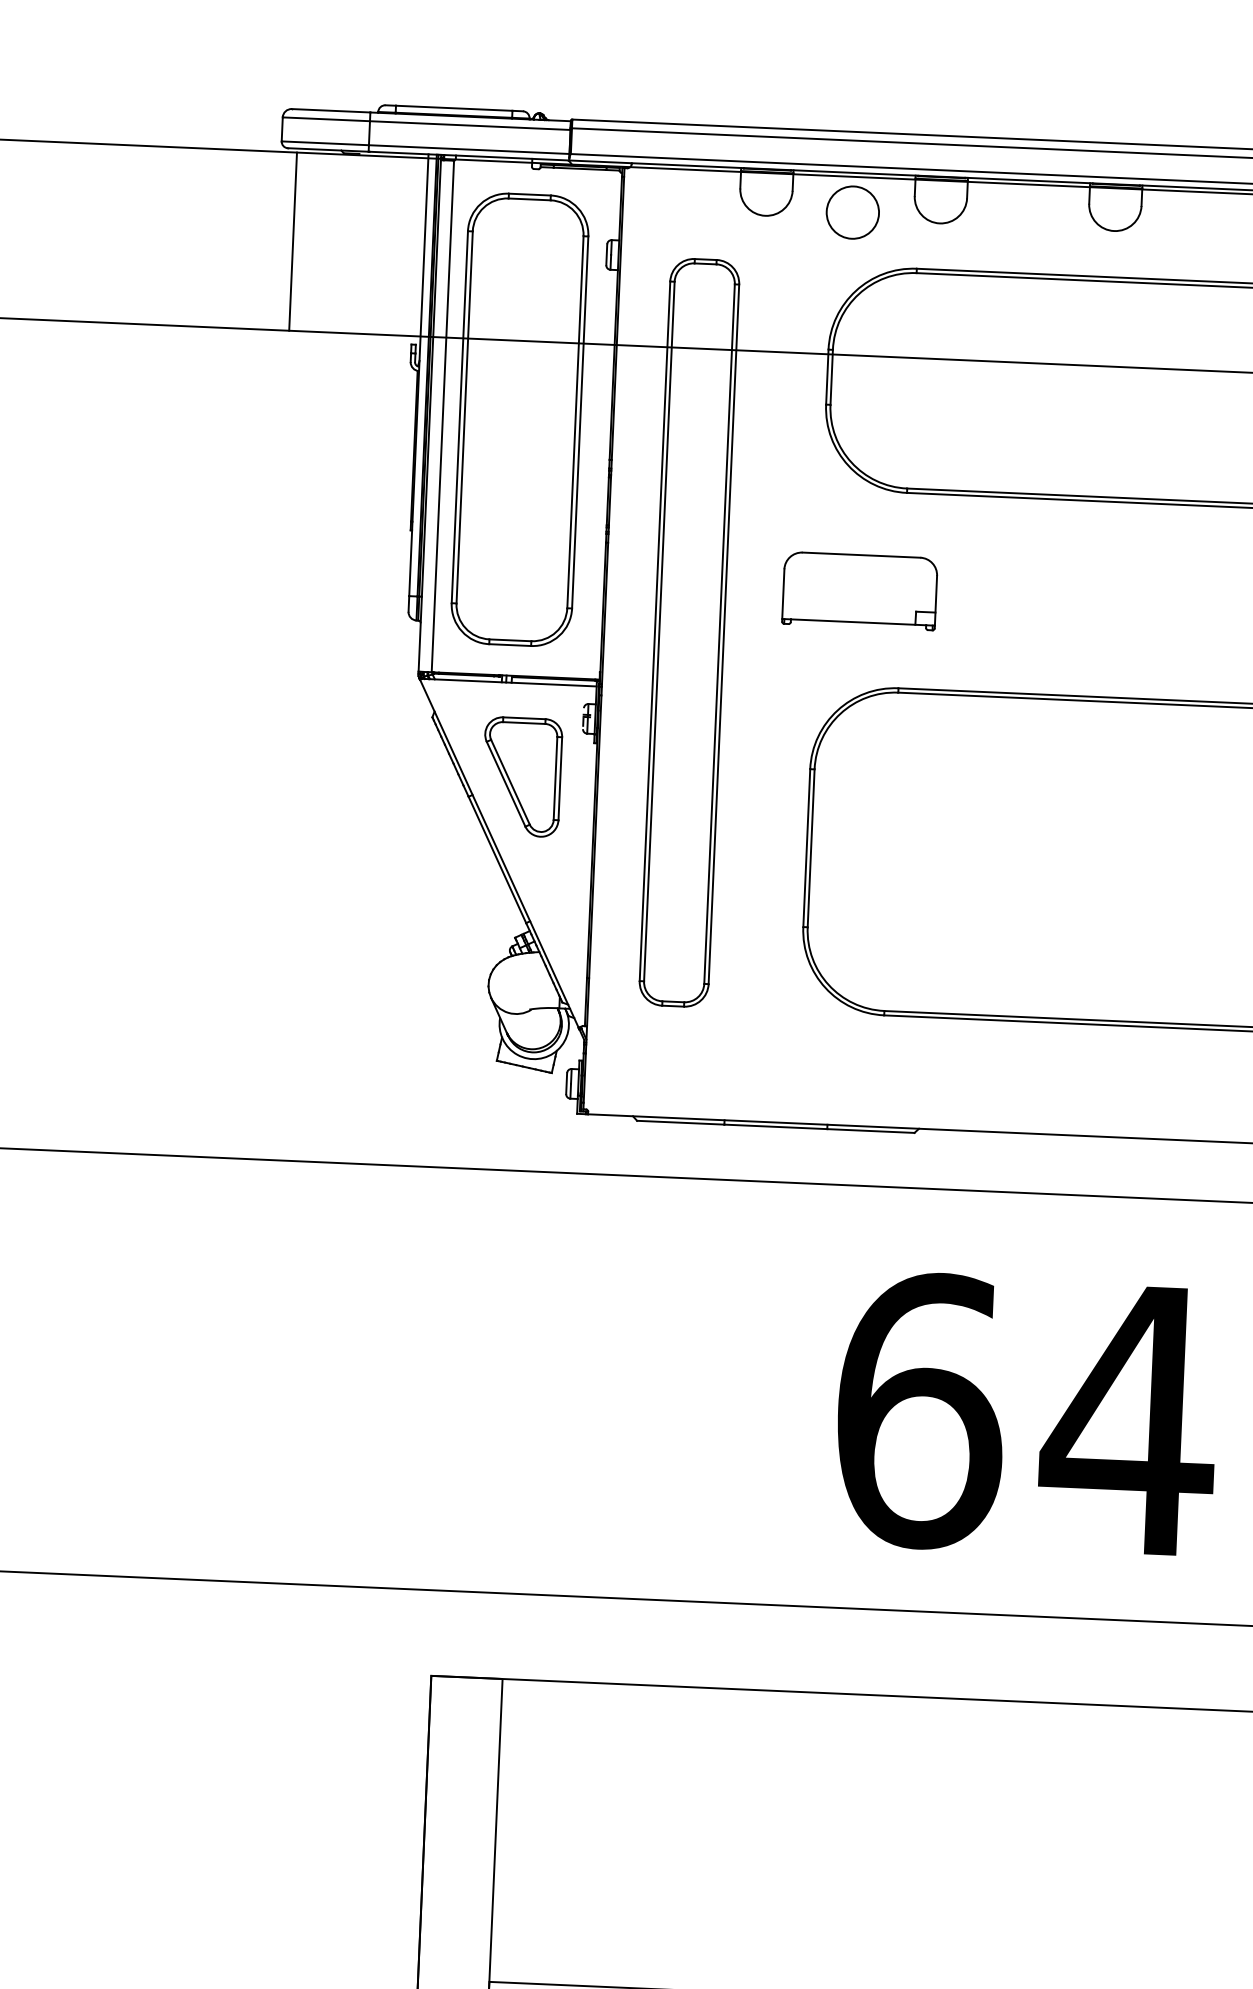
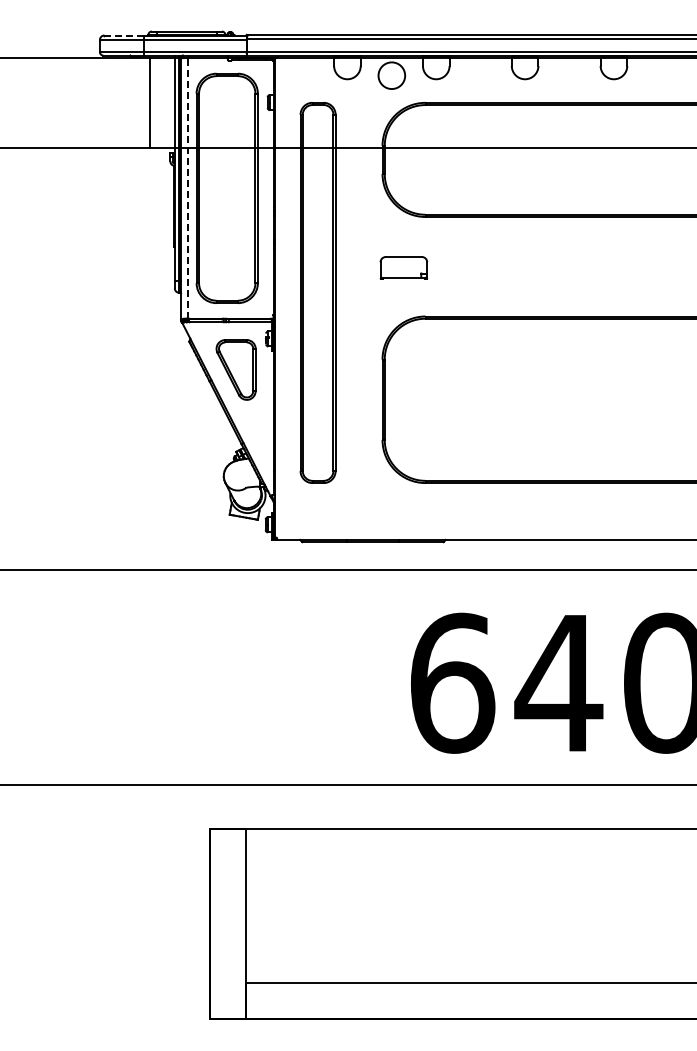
line: (331, 110) -> (124, 35), solid -> dashed
line: (292, 240) -> (149, 102), moved
line: (442, 414) -> (187, 187), solid -> dashed
part: (859, 590) -> (403, 267), size x0.6

